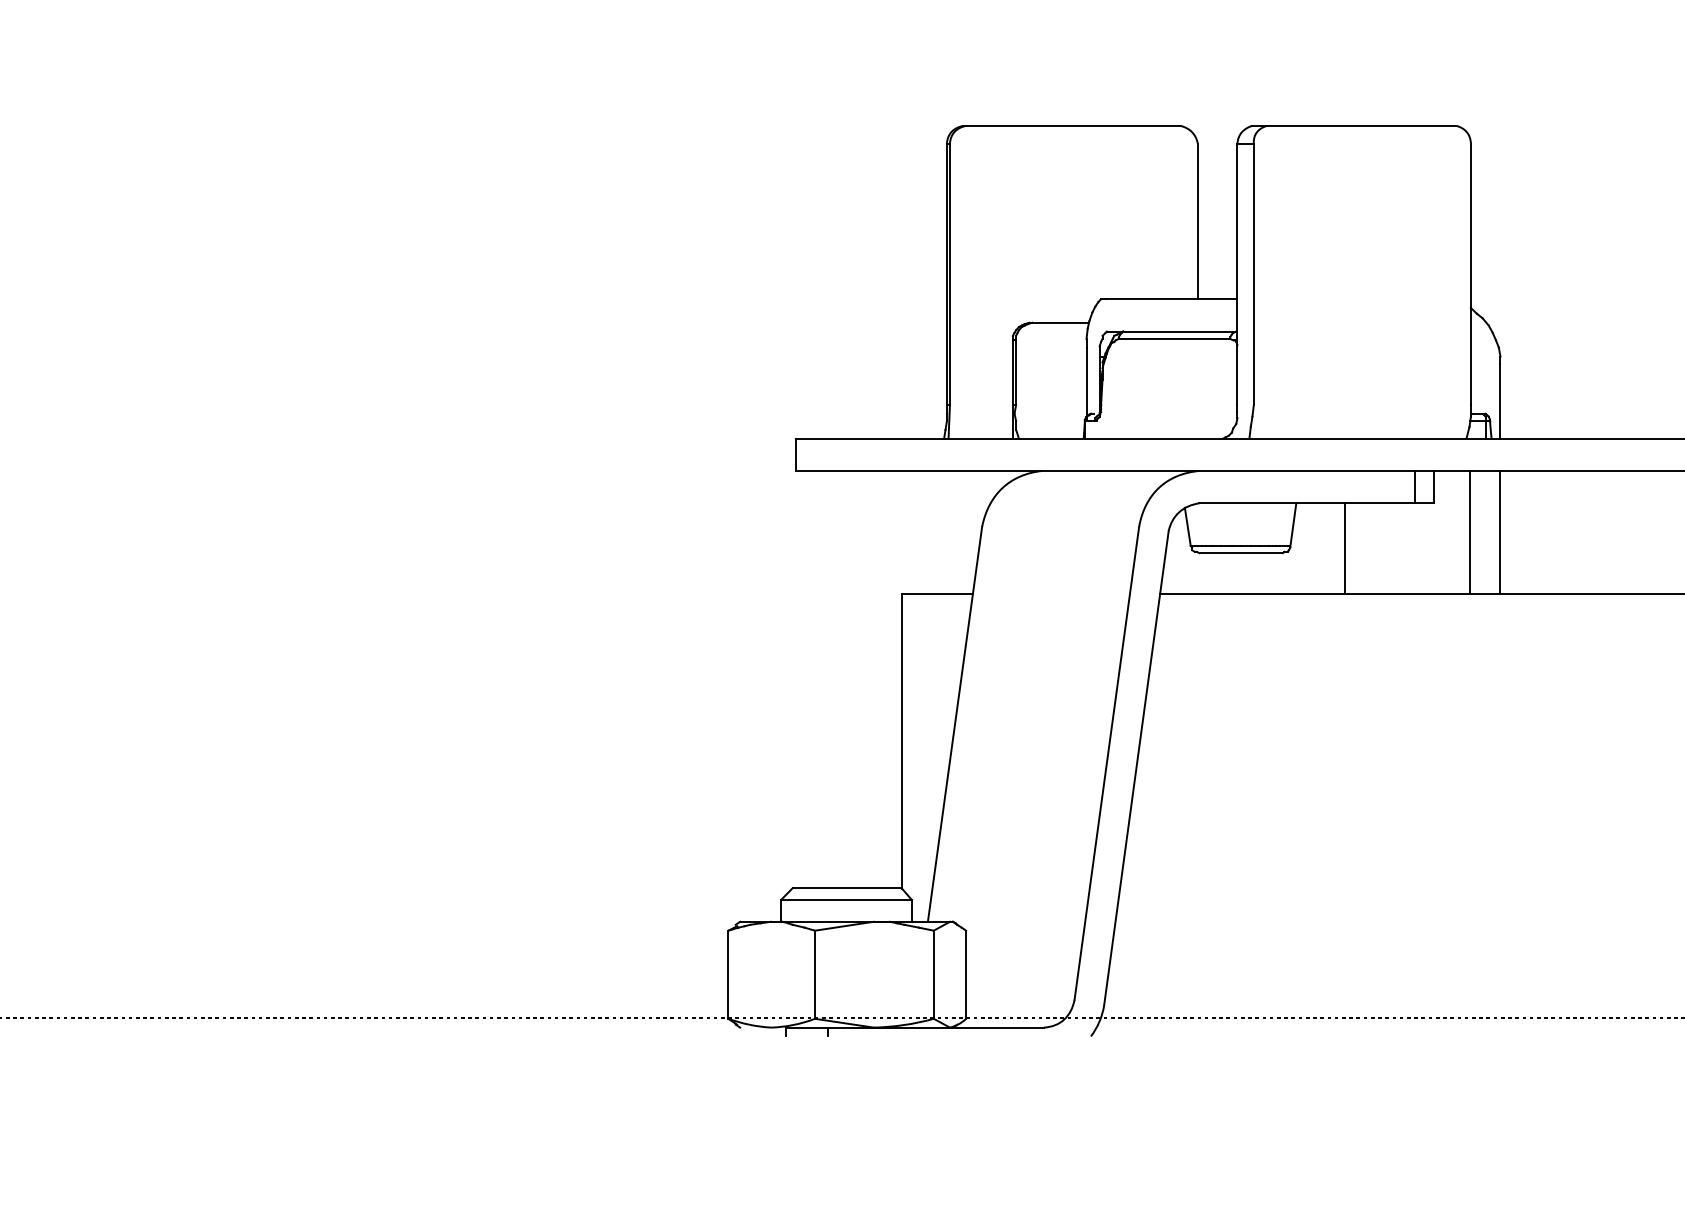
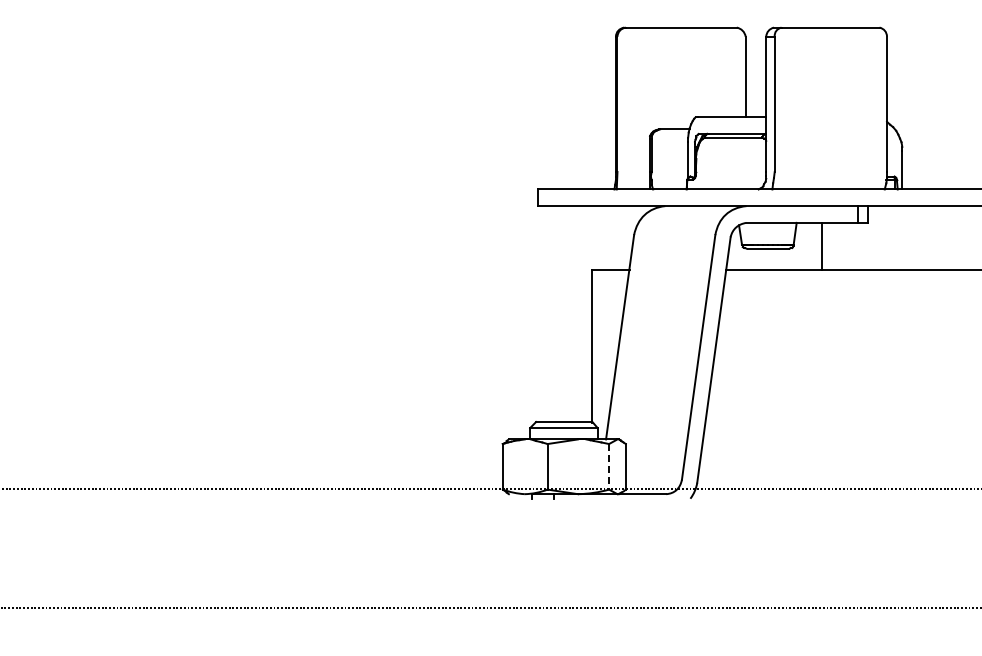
line: (1469, 533) -> (886, 238), removed
line: (1500, 533) -> (902, 238), removed
line: (934, 974) -> (609, 466), solid -> dashed

